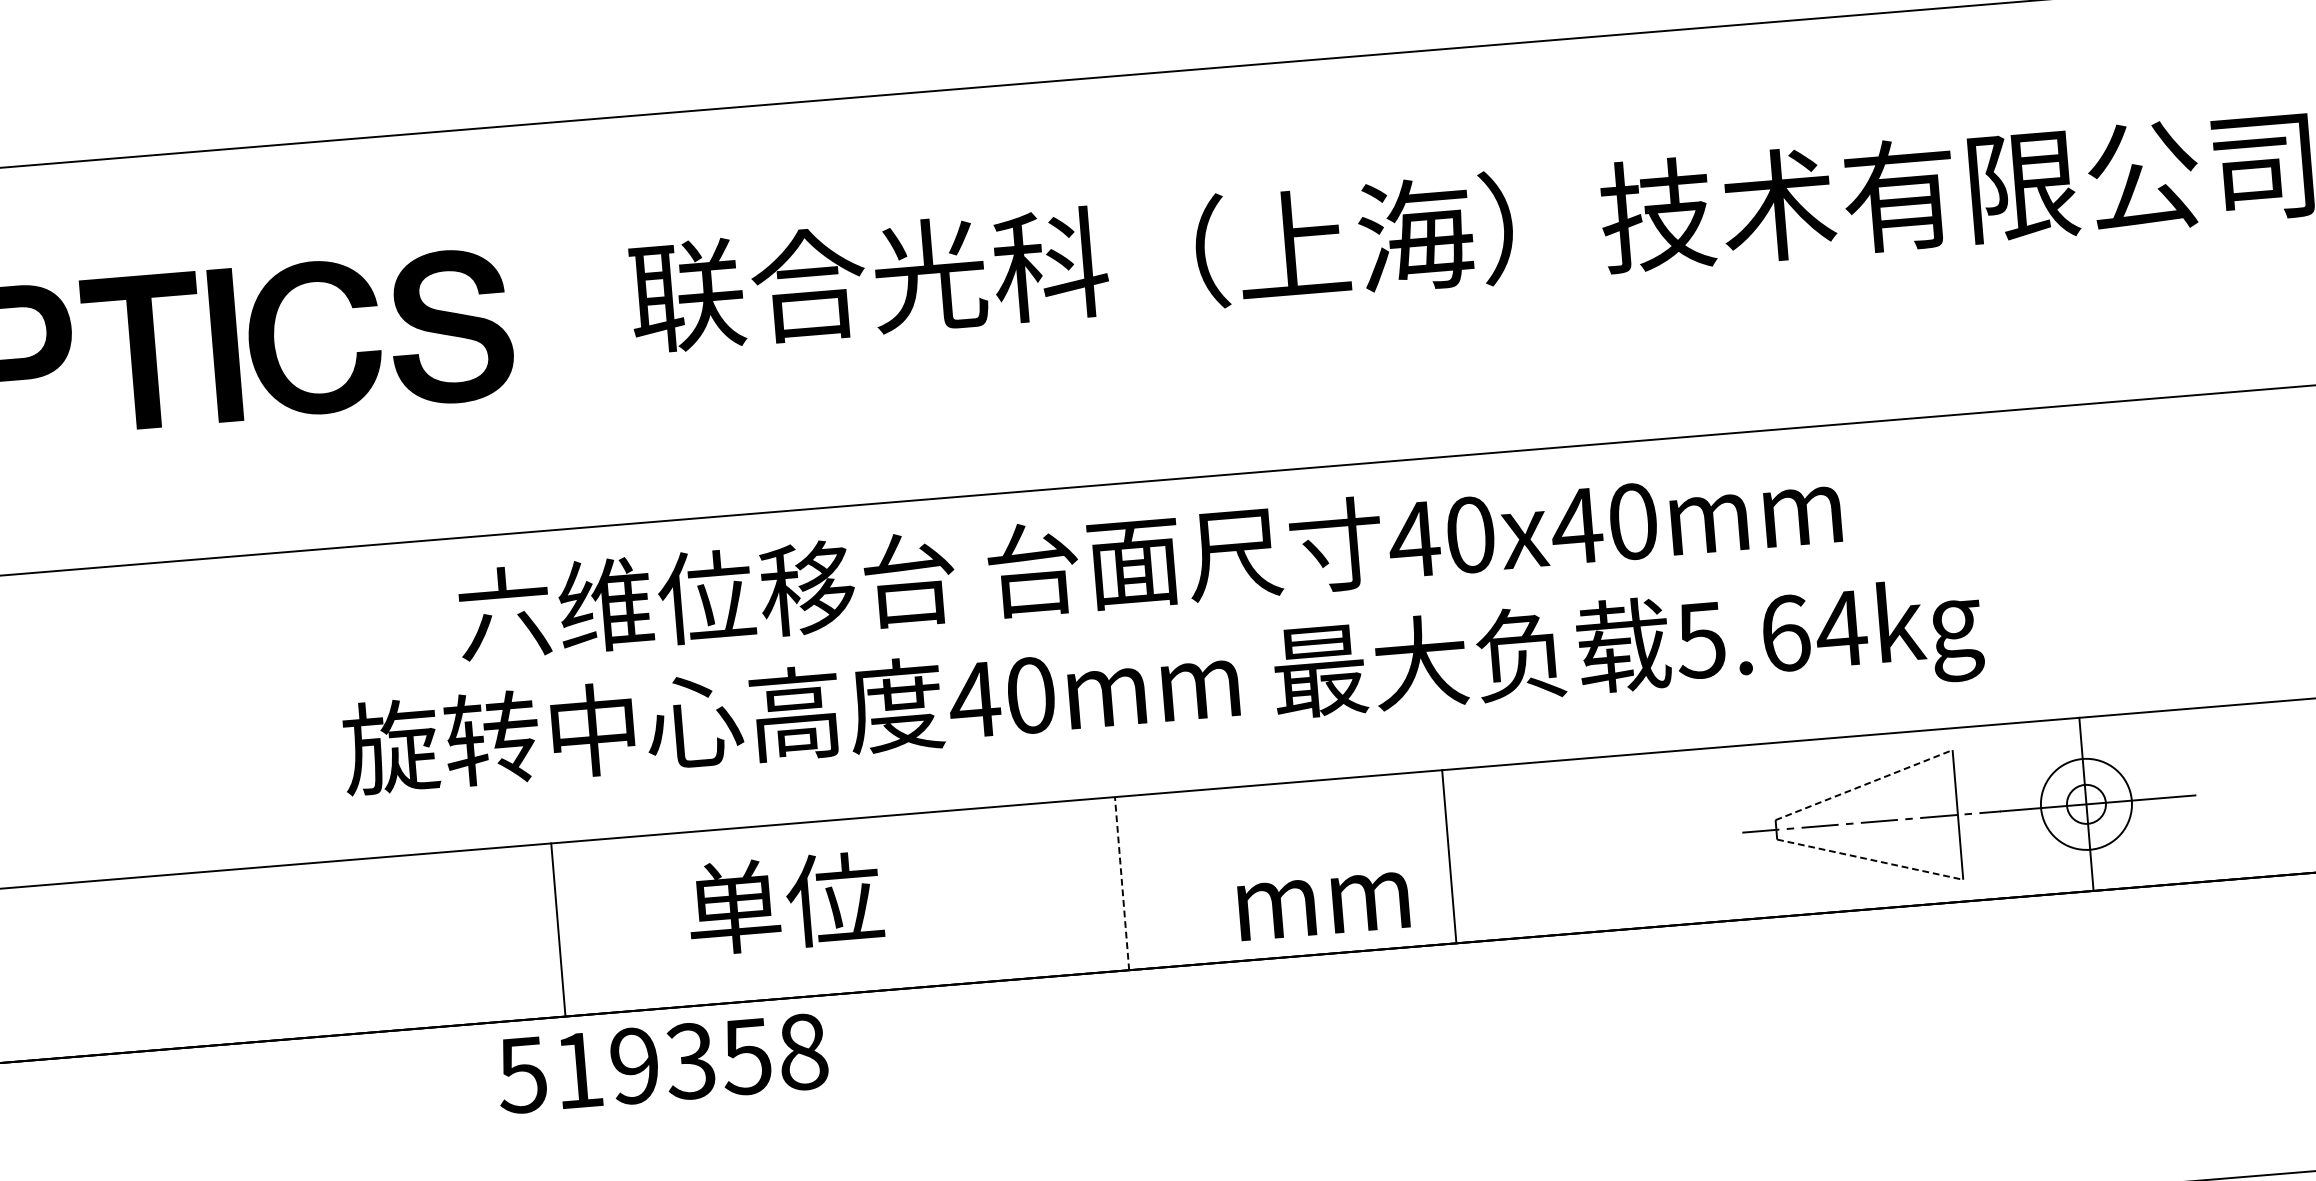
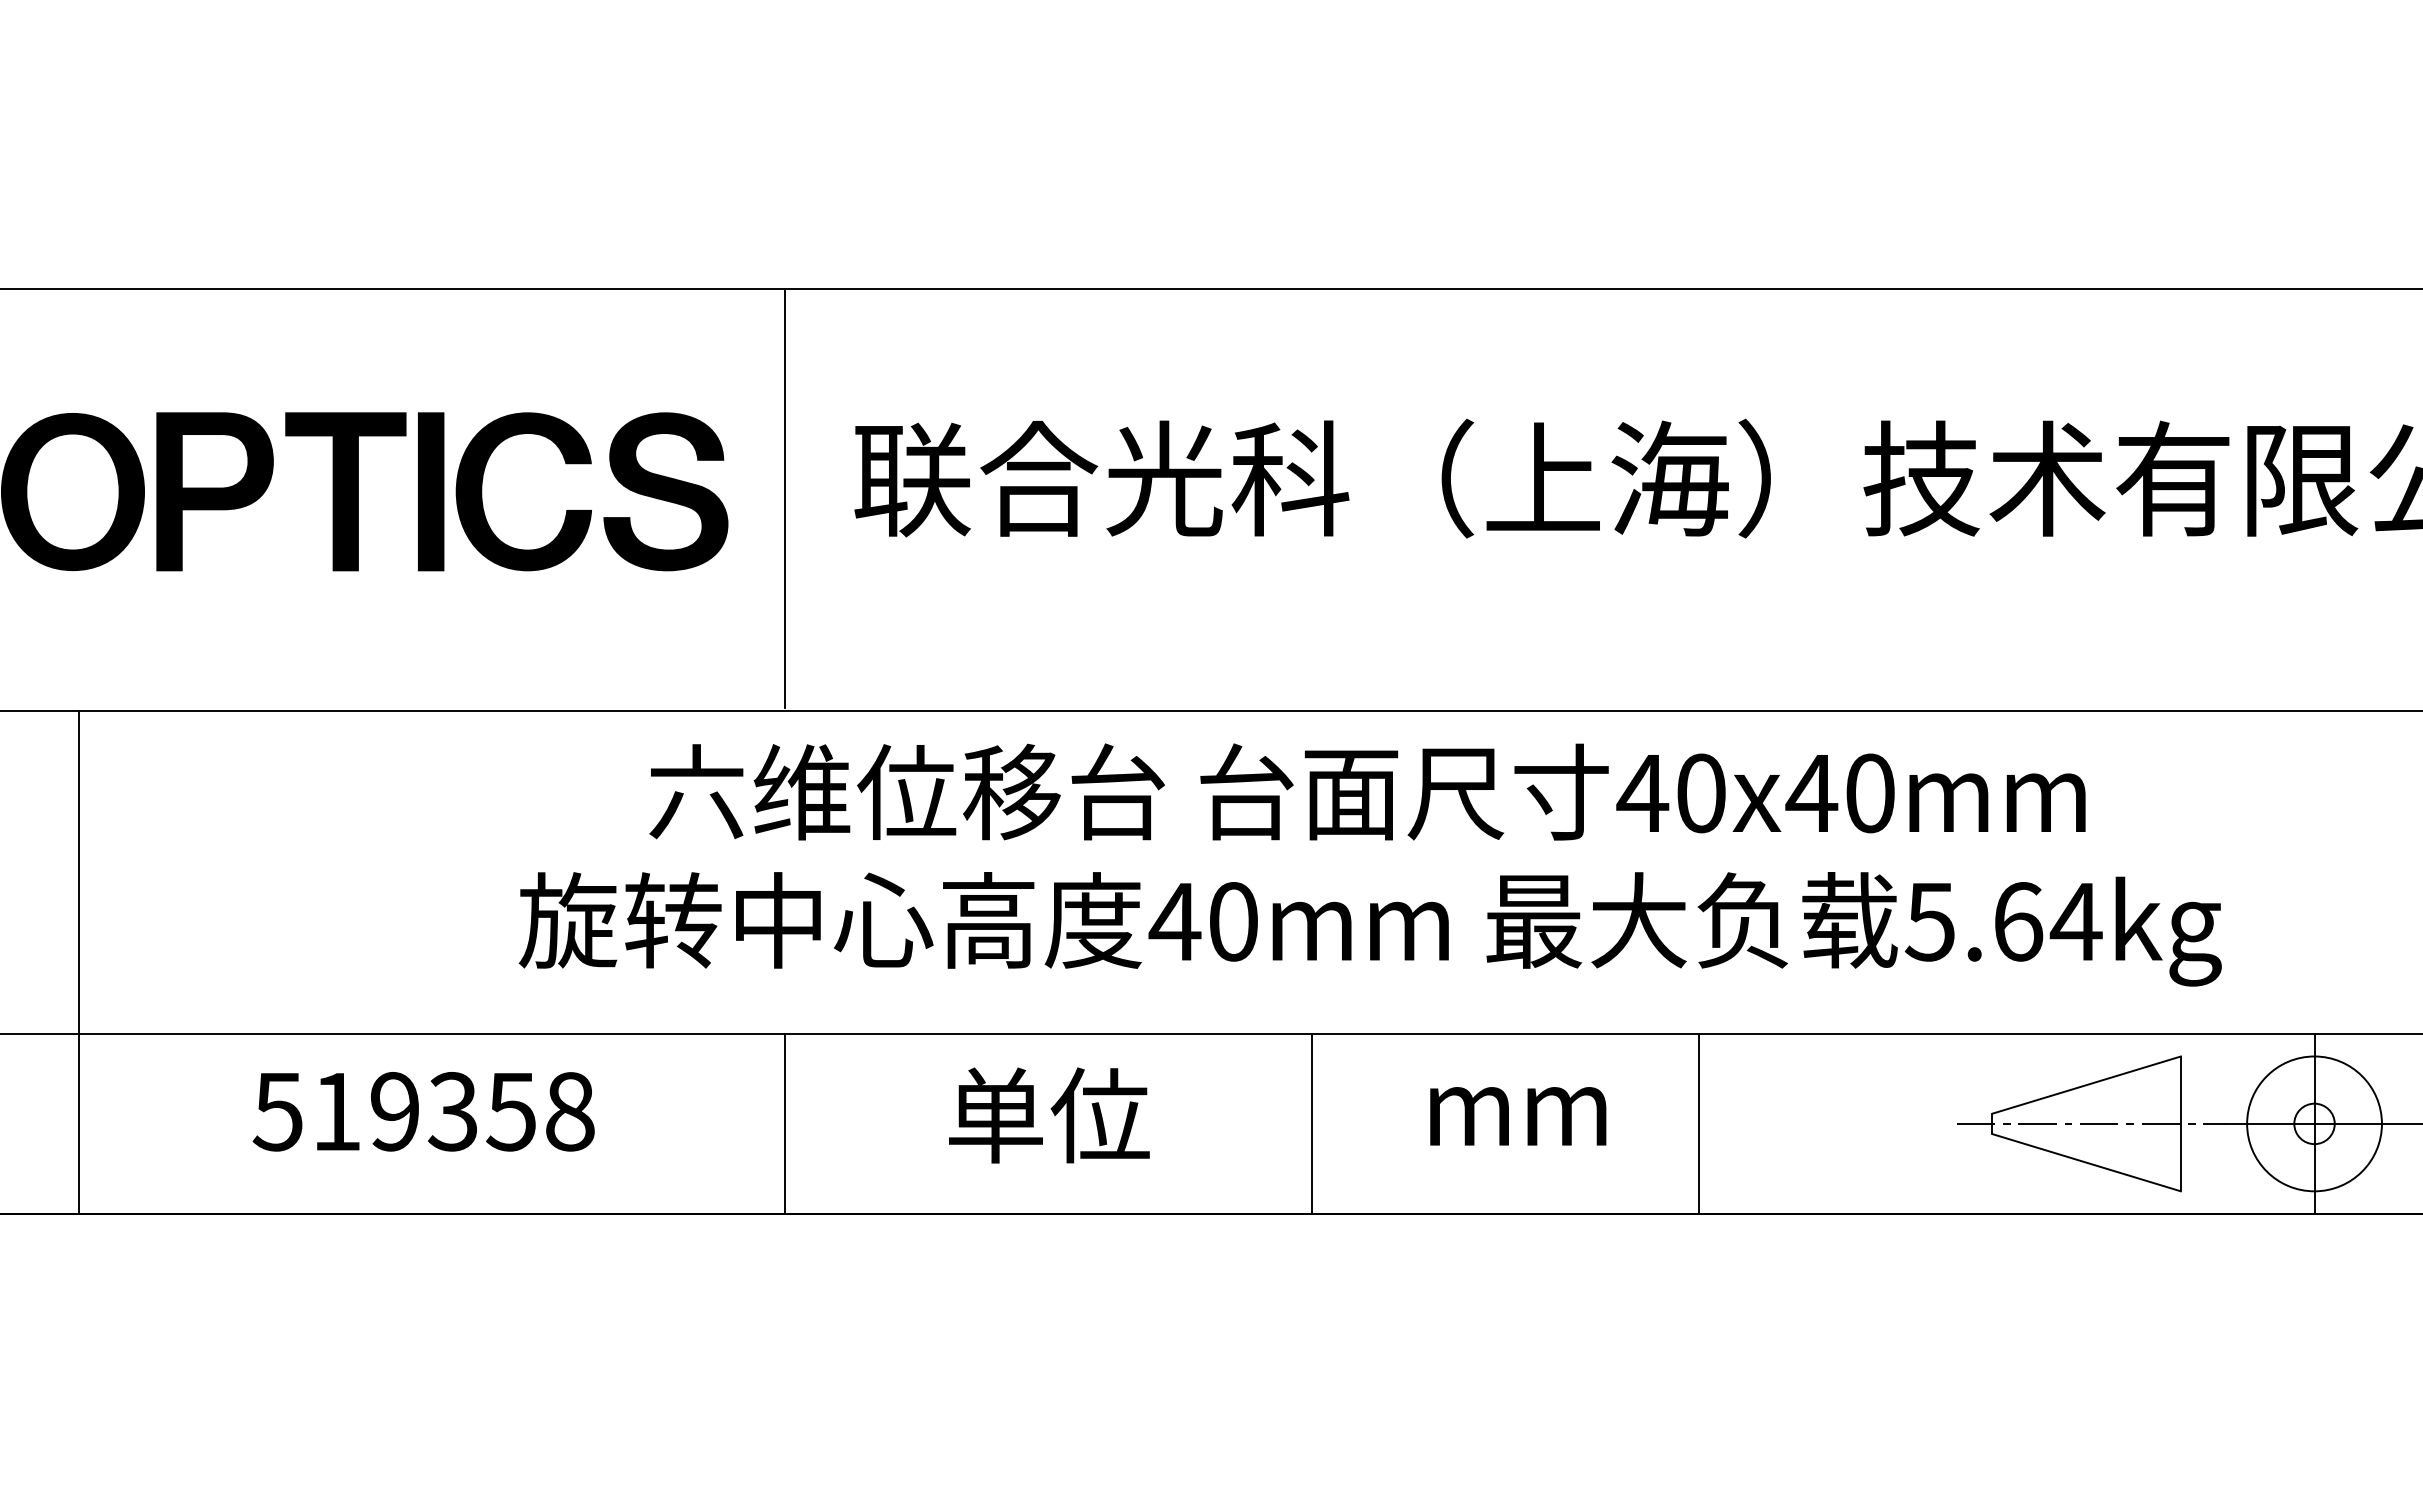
line: (565, 323) -> (784, 498), added
line: (1864, 785) -> (2086, 1085), dashed -> solid
circle: (2086, 803) -> (2314, 1123), size x1.43
line: (1448, 856) -> (1698, 1123), moved
line: (1870, 859) -> (2086, 1162), dashed -> solid
line: (1121, 883) -> (1311, 1123), dashed -> solid
text: (785, 903) -> (1049, 1115), moved
text: (1324, 906) -> (1518, 1116), moved
line: (558, 929) -> (784, 1123), moved
text: (662, 1063) -> (423, 1111), moved

